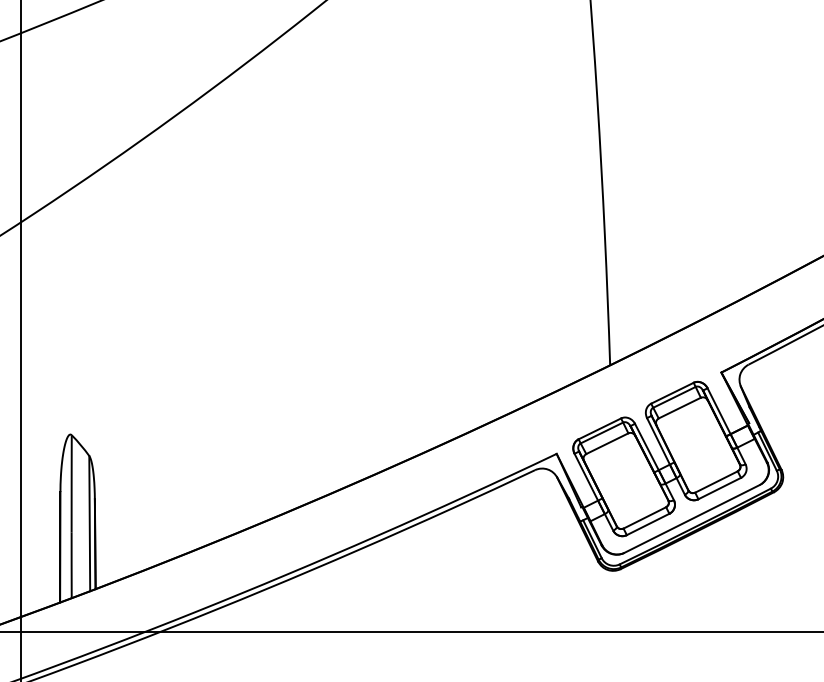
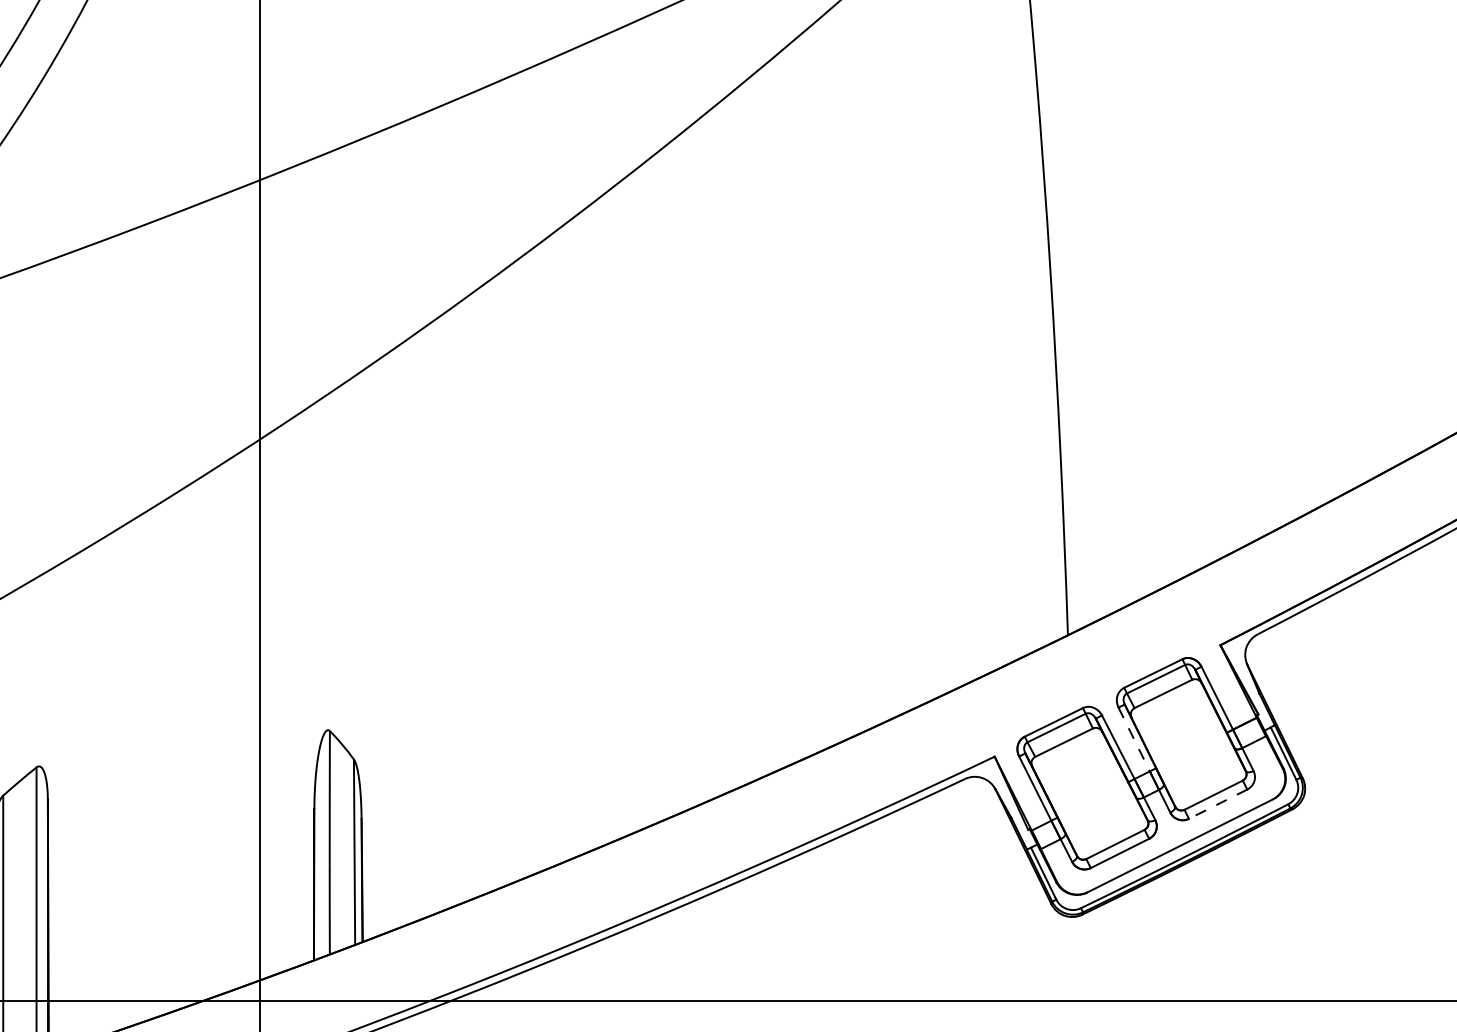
line: (658, 441) -> (1134, 739), solid -> dashed
line: (719, 488) -> (1218, 804), solid -> dashed

